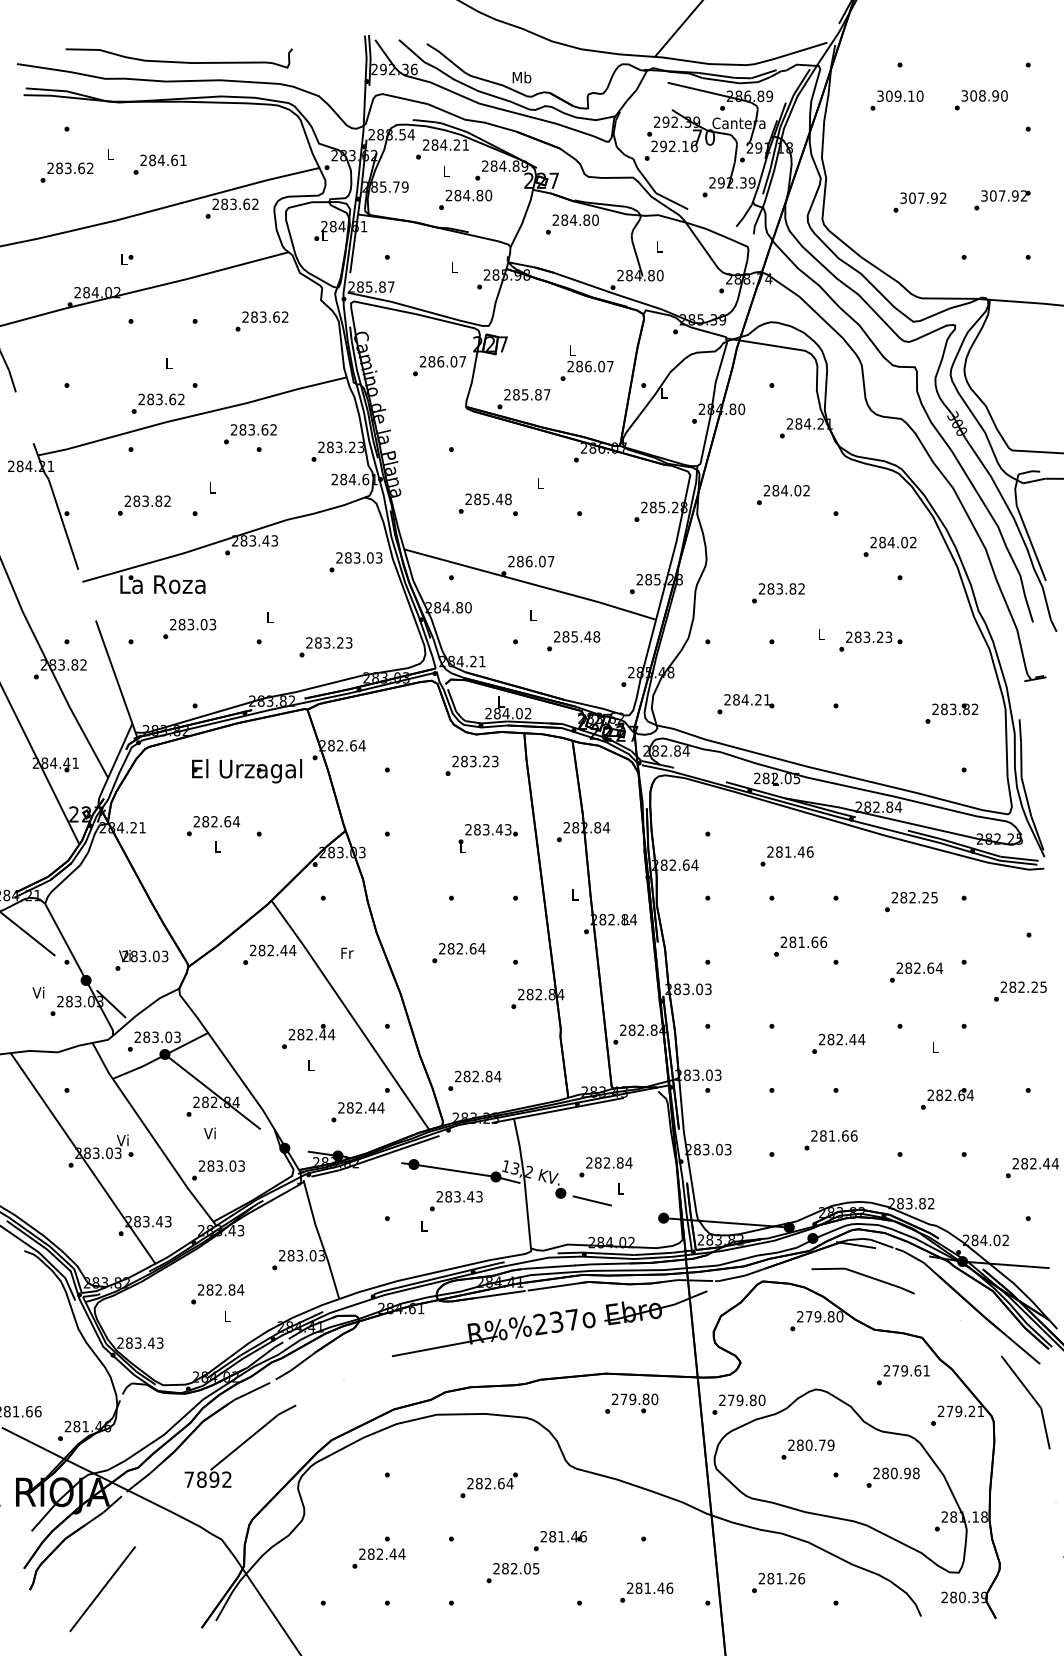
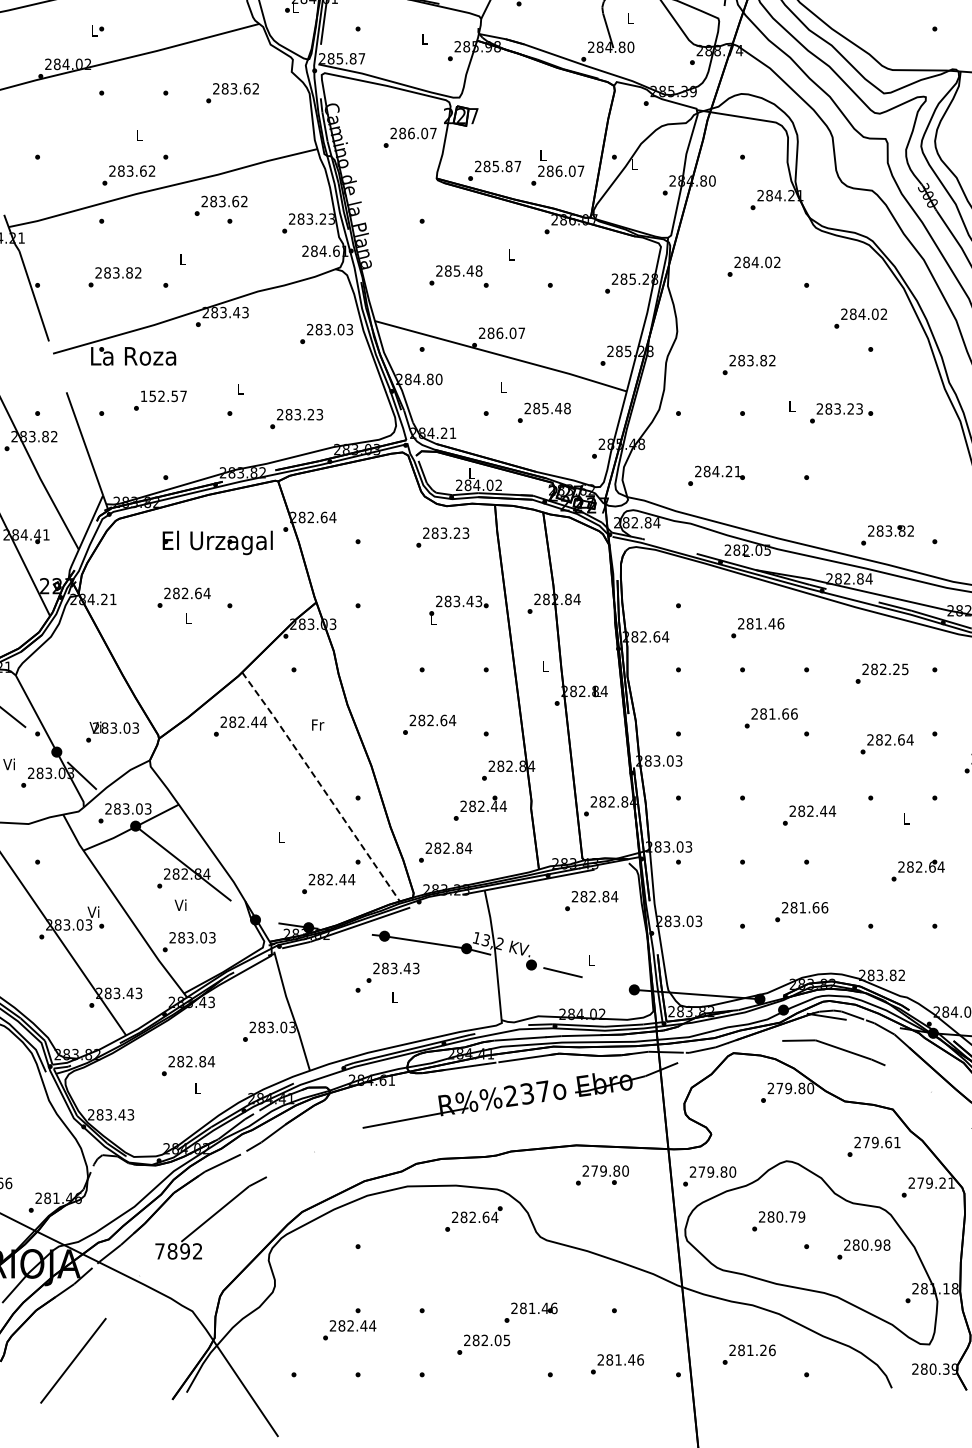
text: (586, 362) -> (557, 167), moved
text: (193, 624) -> (164, 396), 283.03 -> 152.57
text: (951, 713) -> (887, 535), moved
line: (350, 1014) -> (321, 786), solid -> dashed
text: (308, 1036) -> (480, 808), moved
text: (605, 1167) -> (591, 901), moved
text: (456, 1201) -> (393, 973), moved
text: (488, 1485) -> (473, 1219), moved

